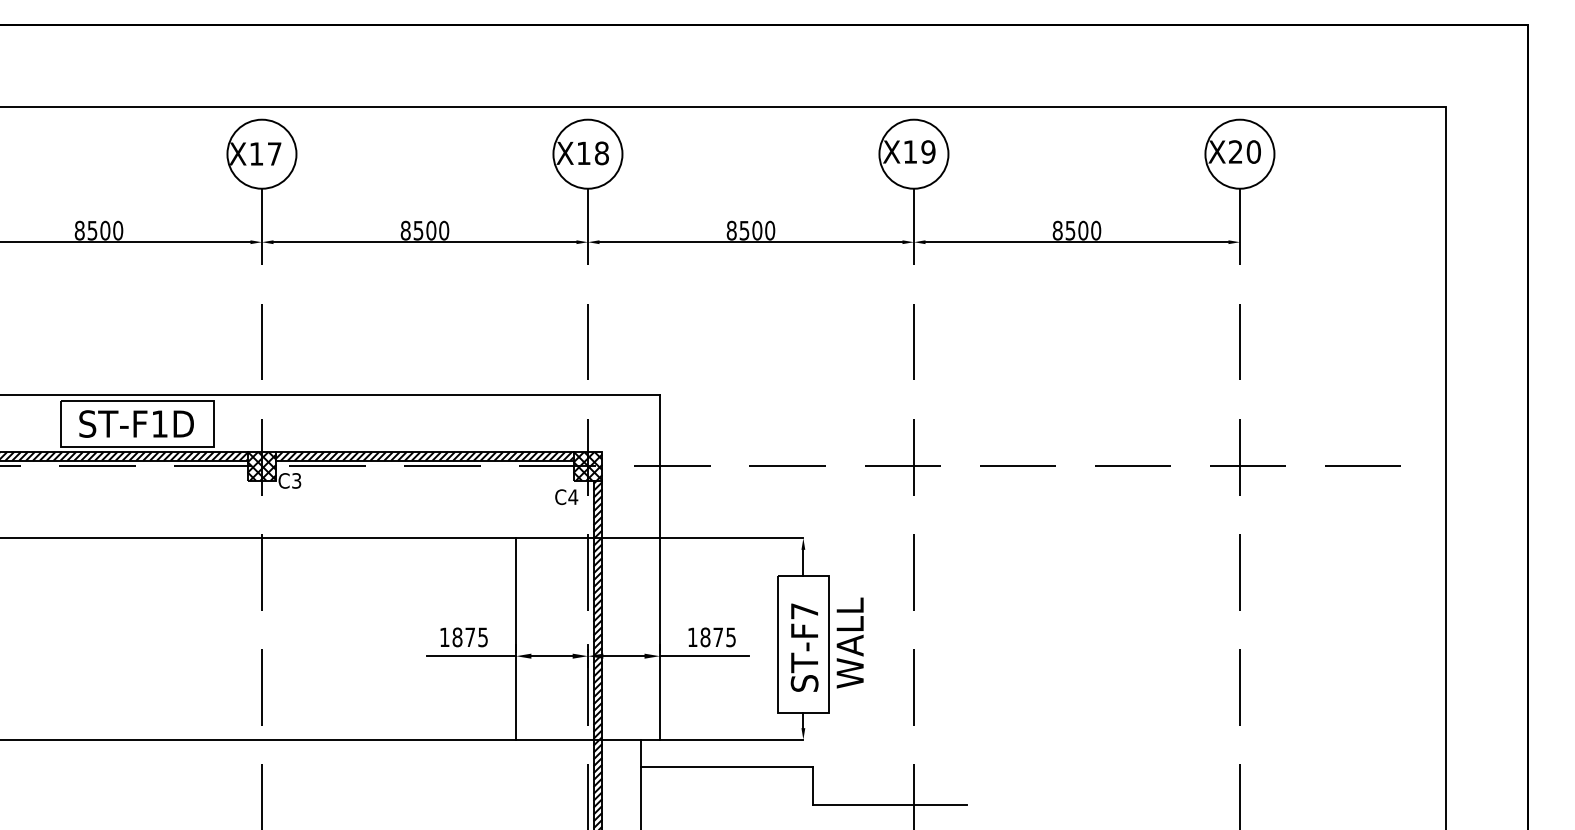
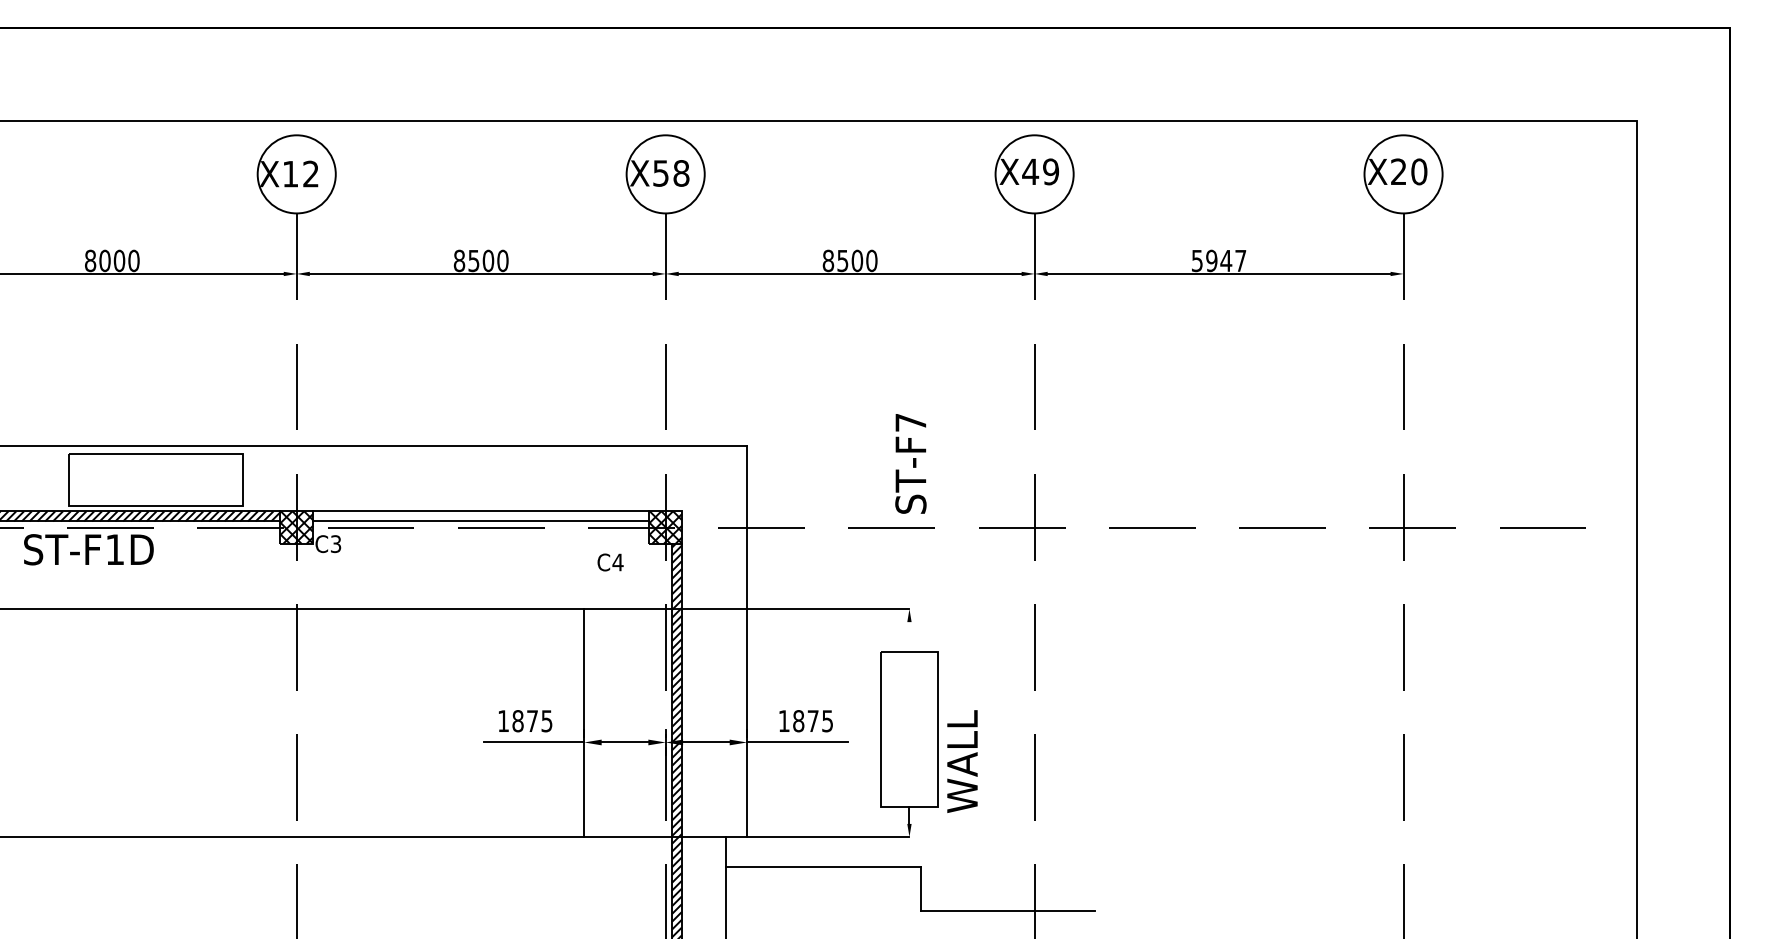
text: (910, 151) -> (1030, 171), X19 -> X49
text: (274, 153) -> (310, 173), X17 -> X12
text: (583, 153) -> (660, 173), X18 -> X58
text: (92, 230) -> (104, 260), 8500 -> 8000
text: (1076, 230) -> (1218, 260), 8500 -> 5947
text: (136, 423) -> (88, 549), moved
hatch: (425, 456) -> (481, 516), removed
text: (566, 497) -> (610, 562), moved
line: (803, 563) -> (909, 637), removed
text: (850, 642) -> (962, 761), moved
text: (804, 647) -> (910, 463), moved

